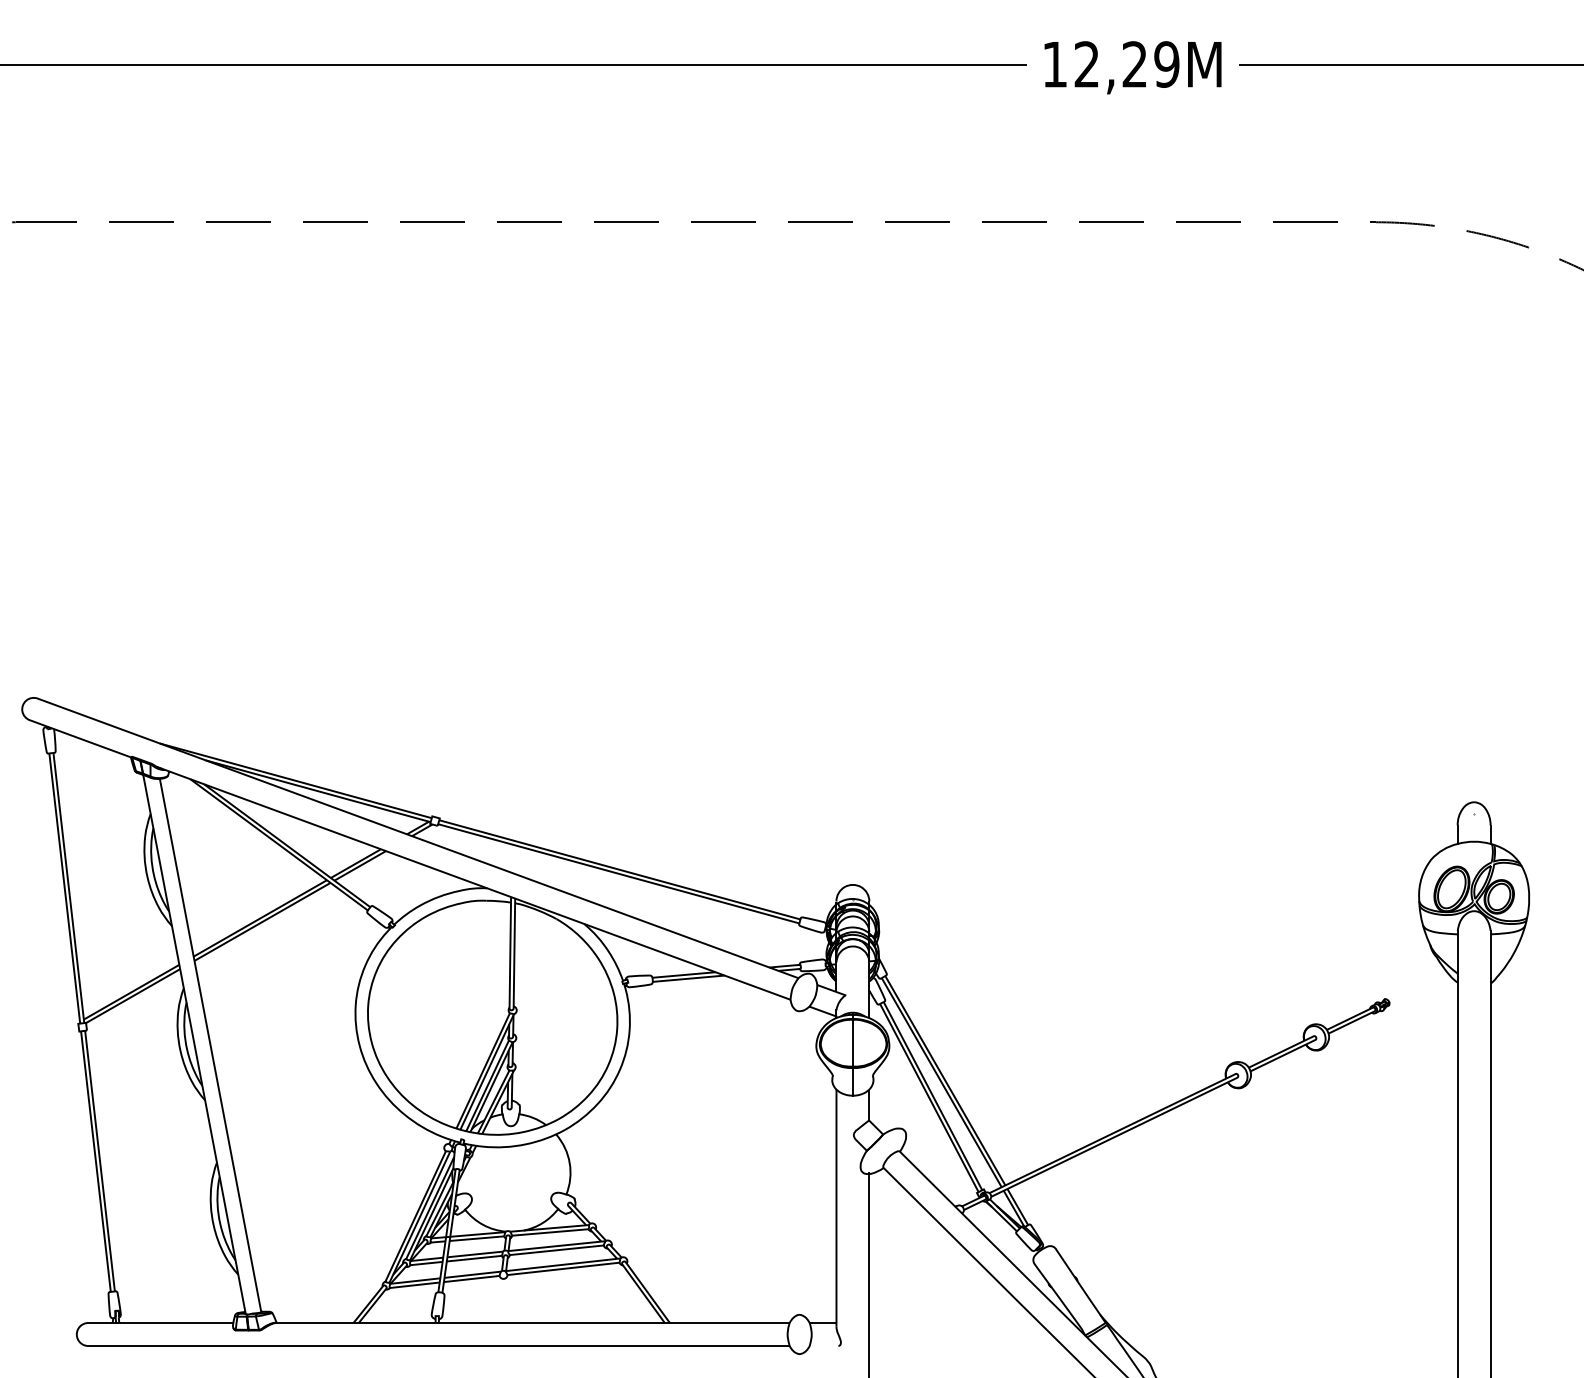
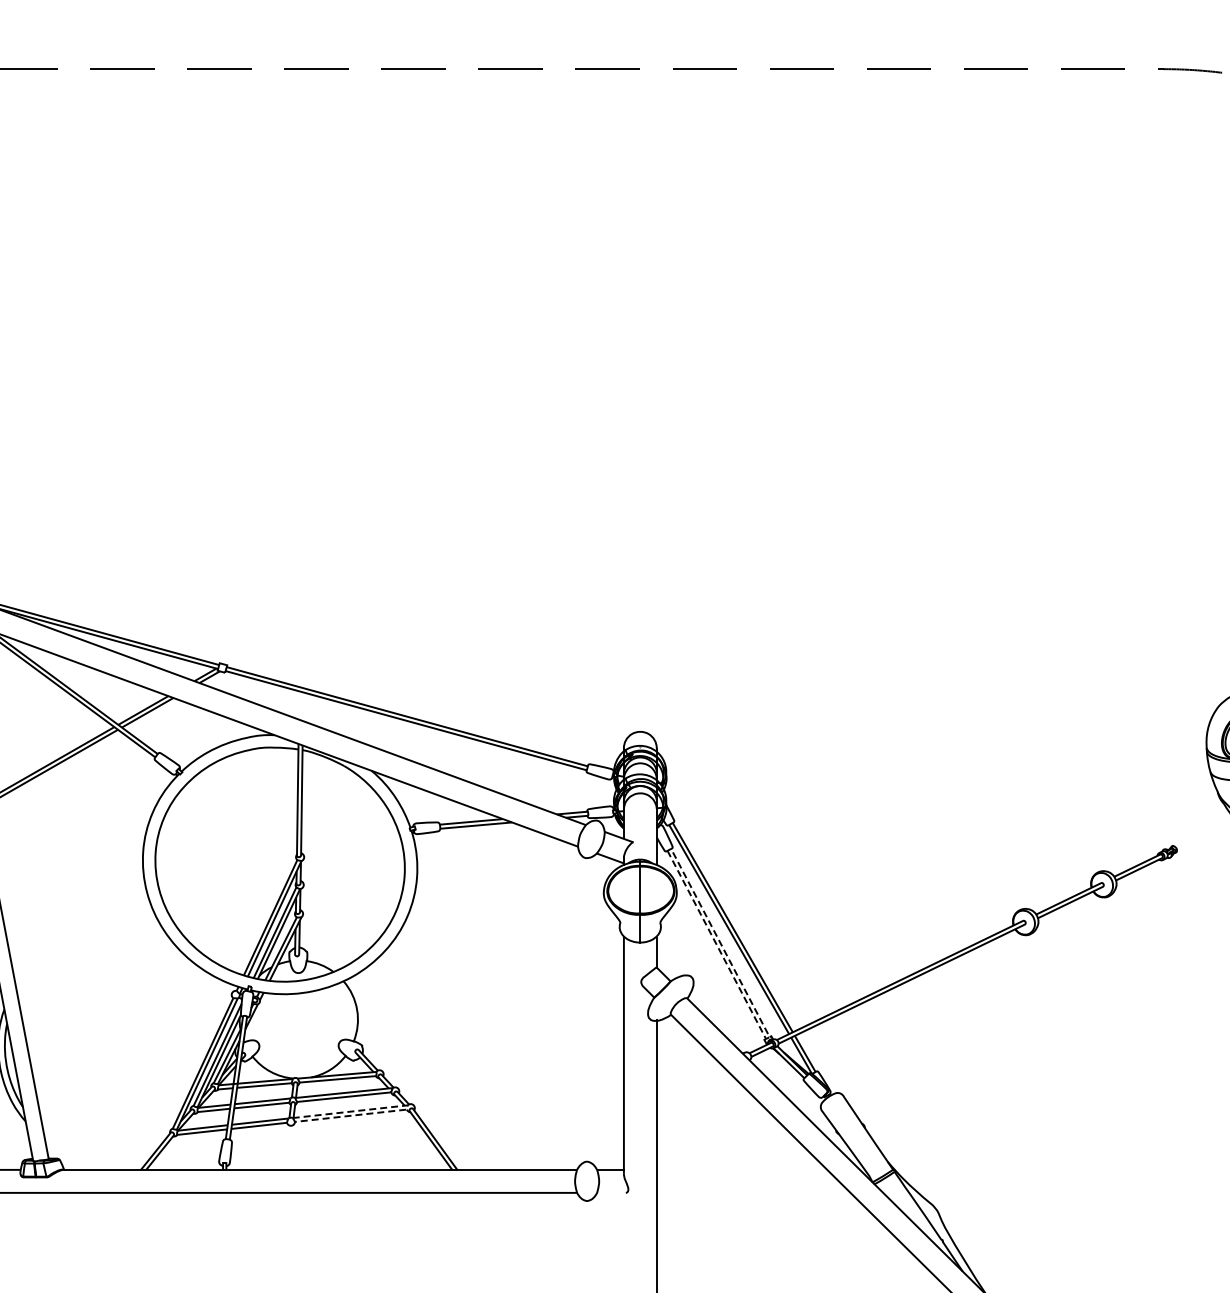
line: (980, 1191) -> (767, 1038), solid -> dashed
line: (620, 1260) -> (407, 1107), solid -> dashed

